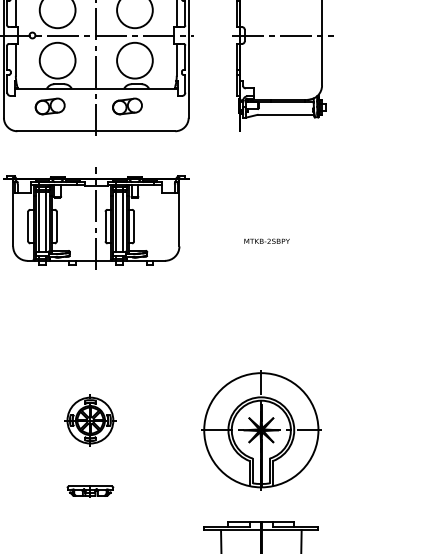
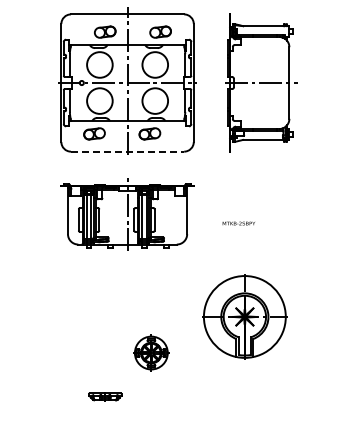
line: (96, 131) -> (127, 151), solid -> dashed
text: (266, 241) -> (238, 223), moved
part: (90, 419) -> (151, 352), moved
part: (260, 429) -> (244, 316), moved
part: (90, 490) -> (105, 396), moved

